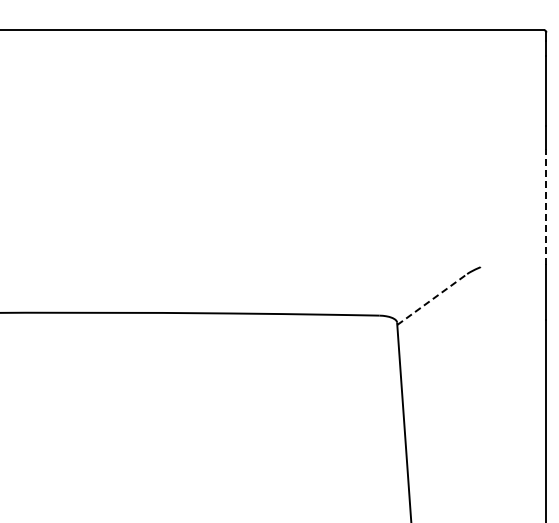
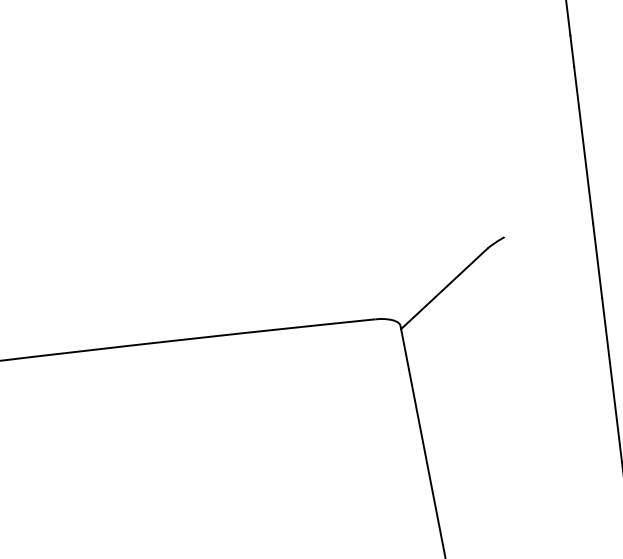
line: (546, 207) -> (583, 145), dashed -> solid
line: (432, 299) -> (444, 288), dashed -> solid

